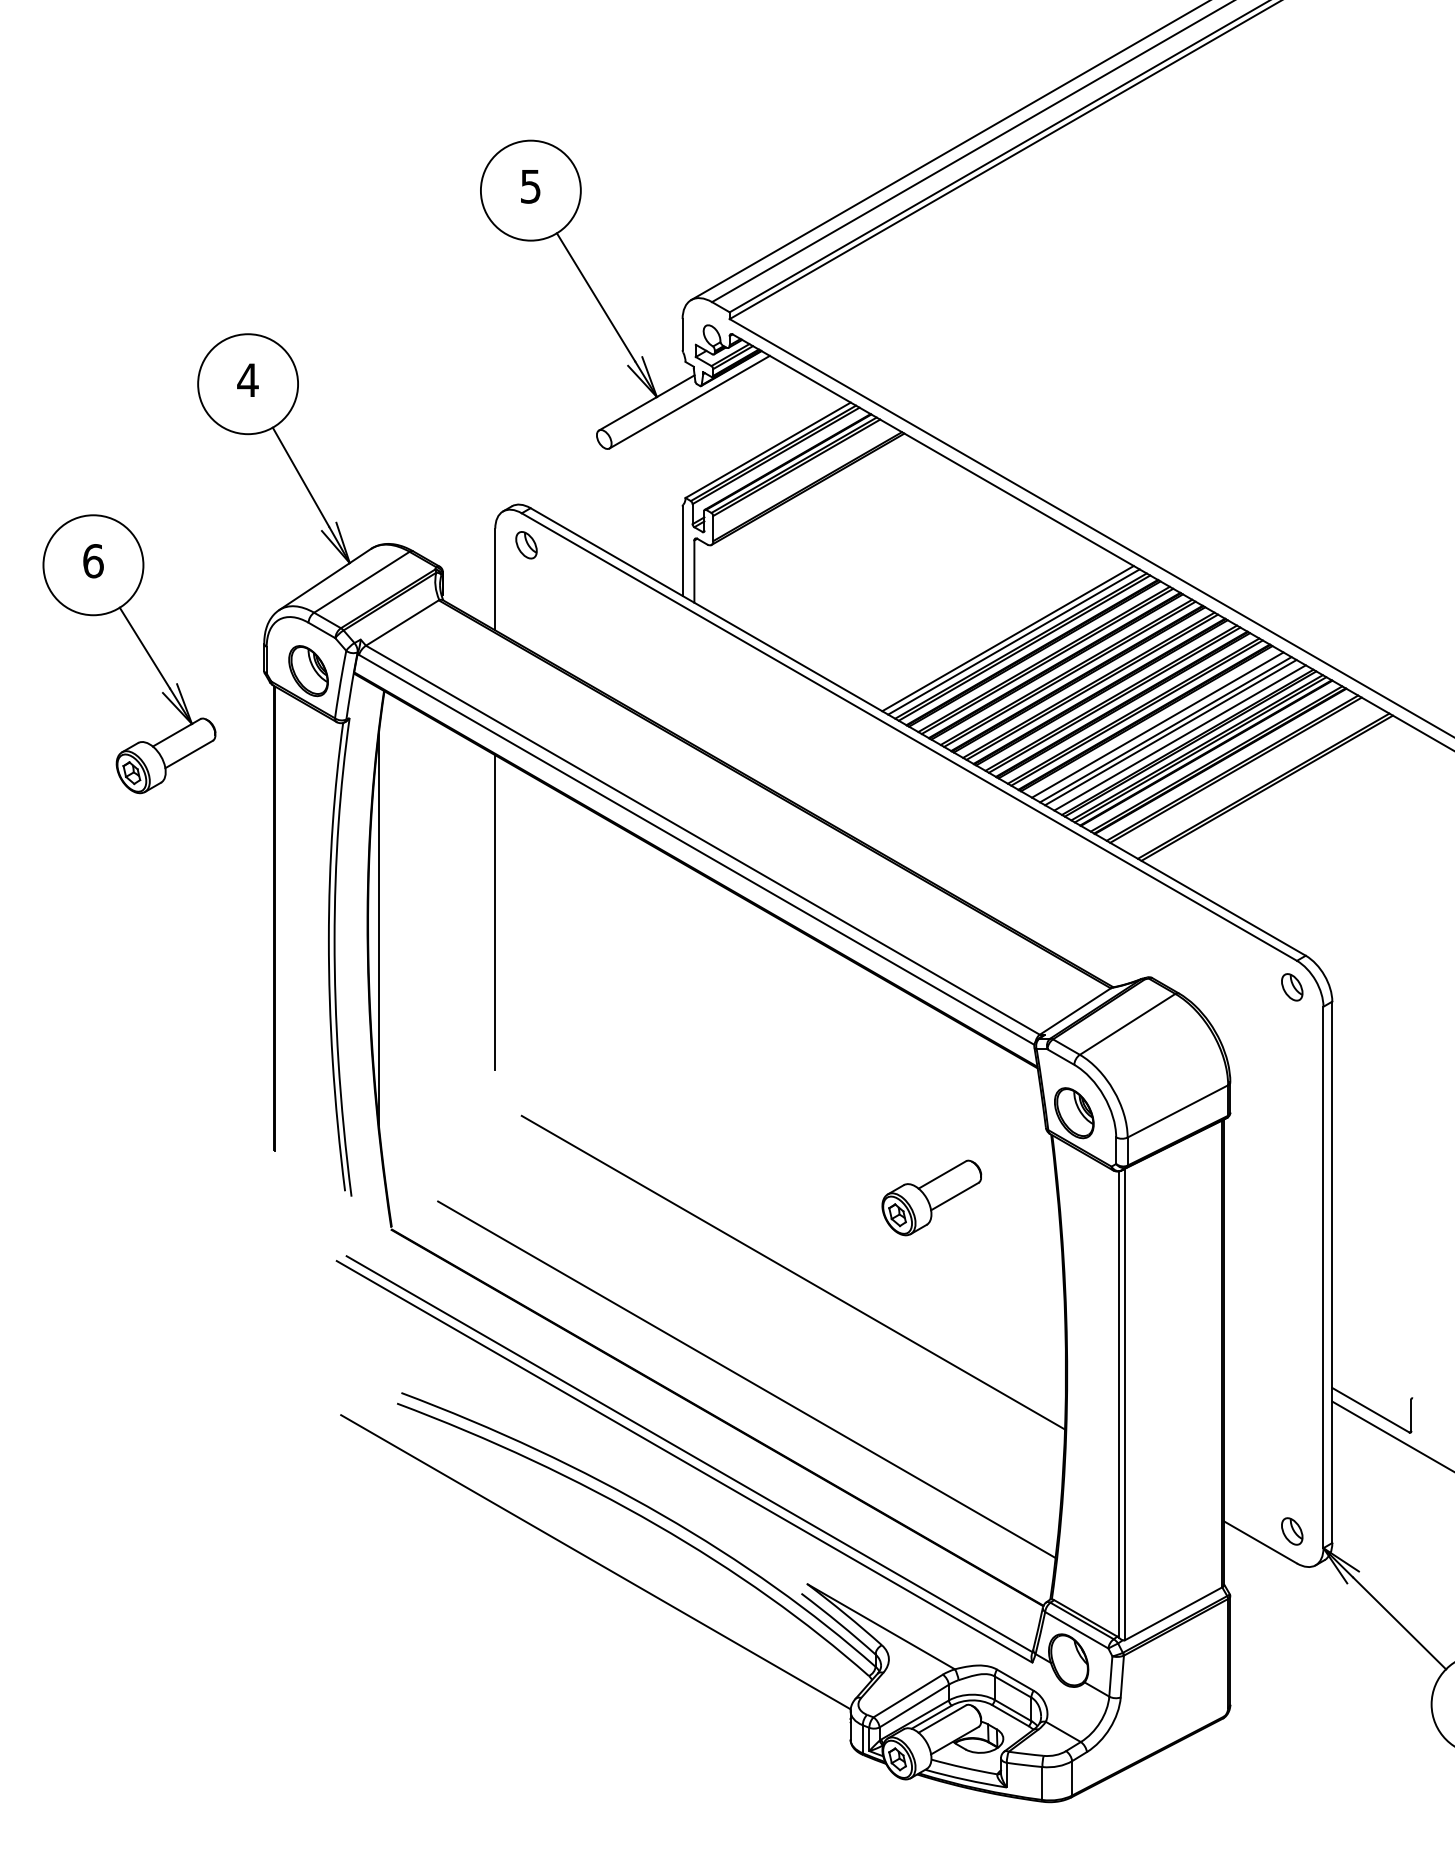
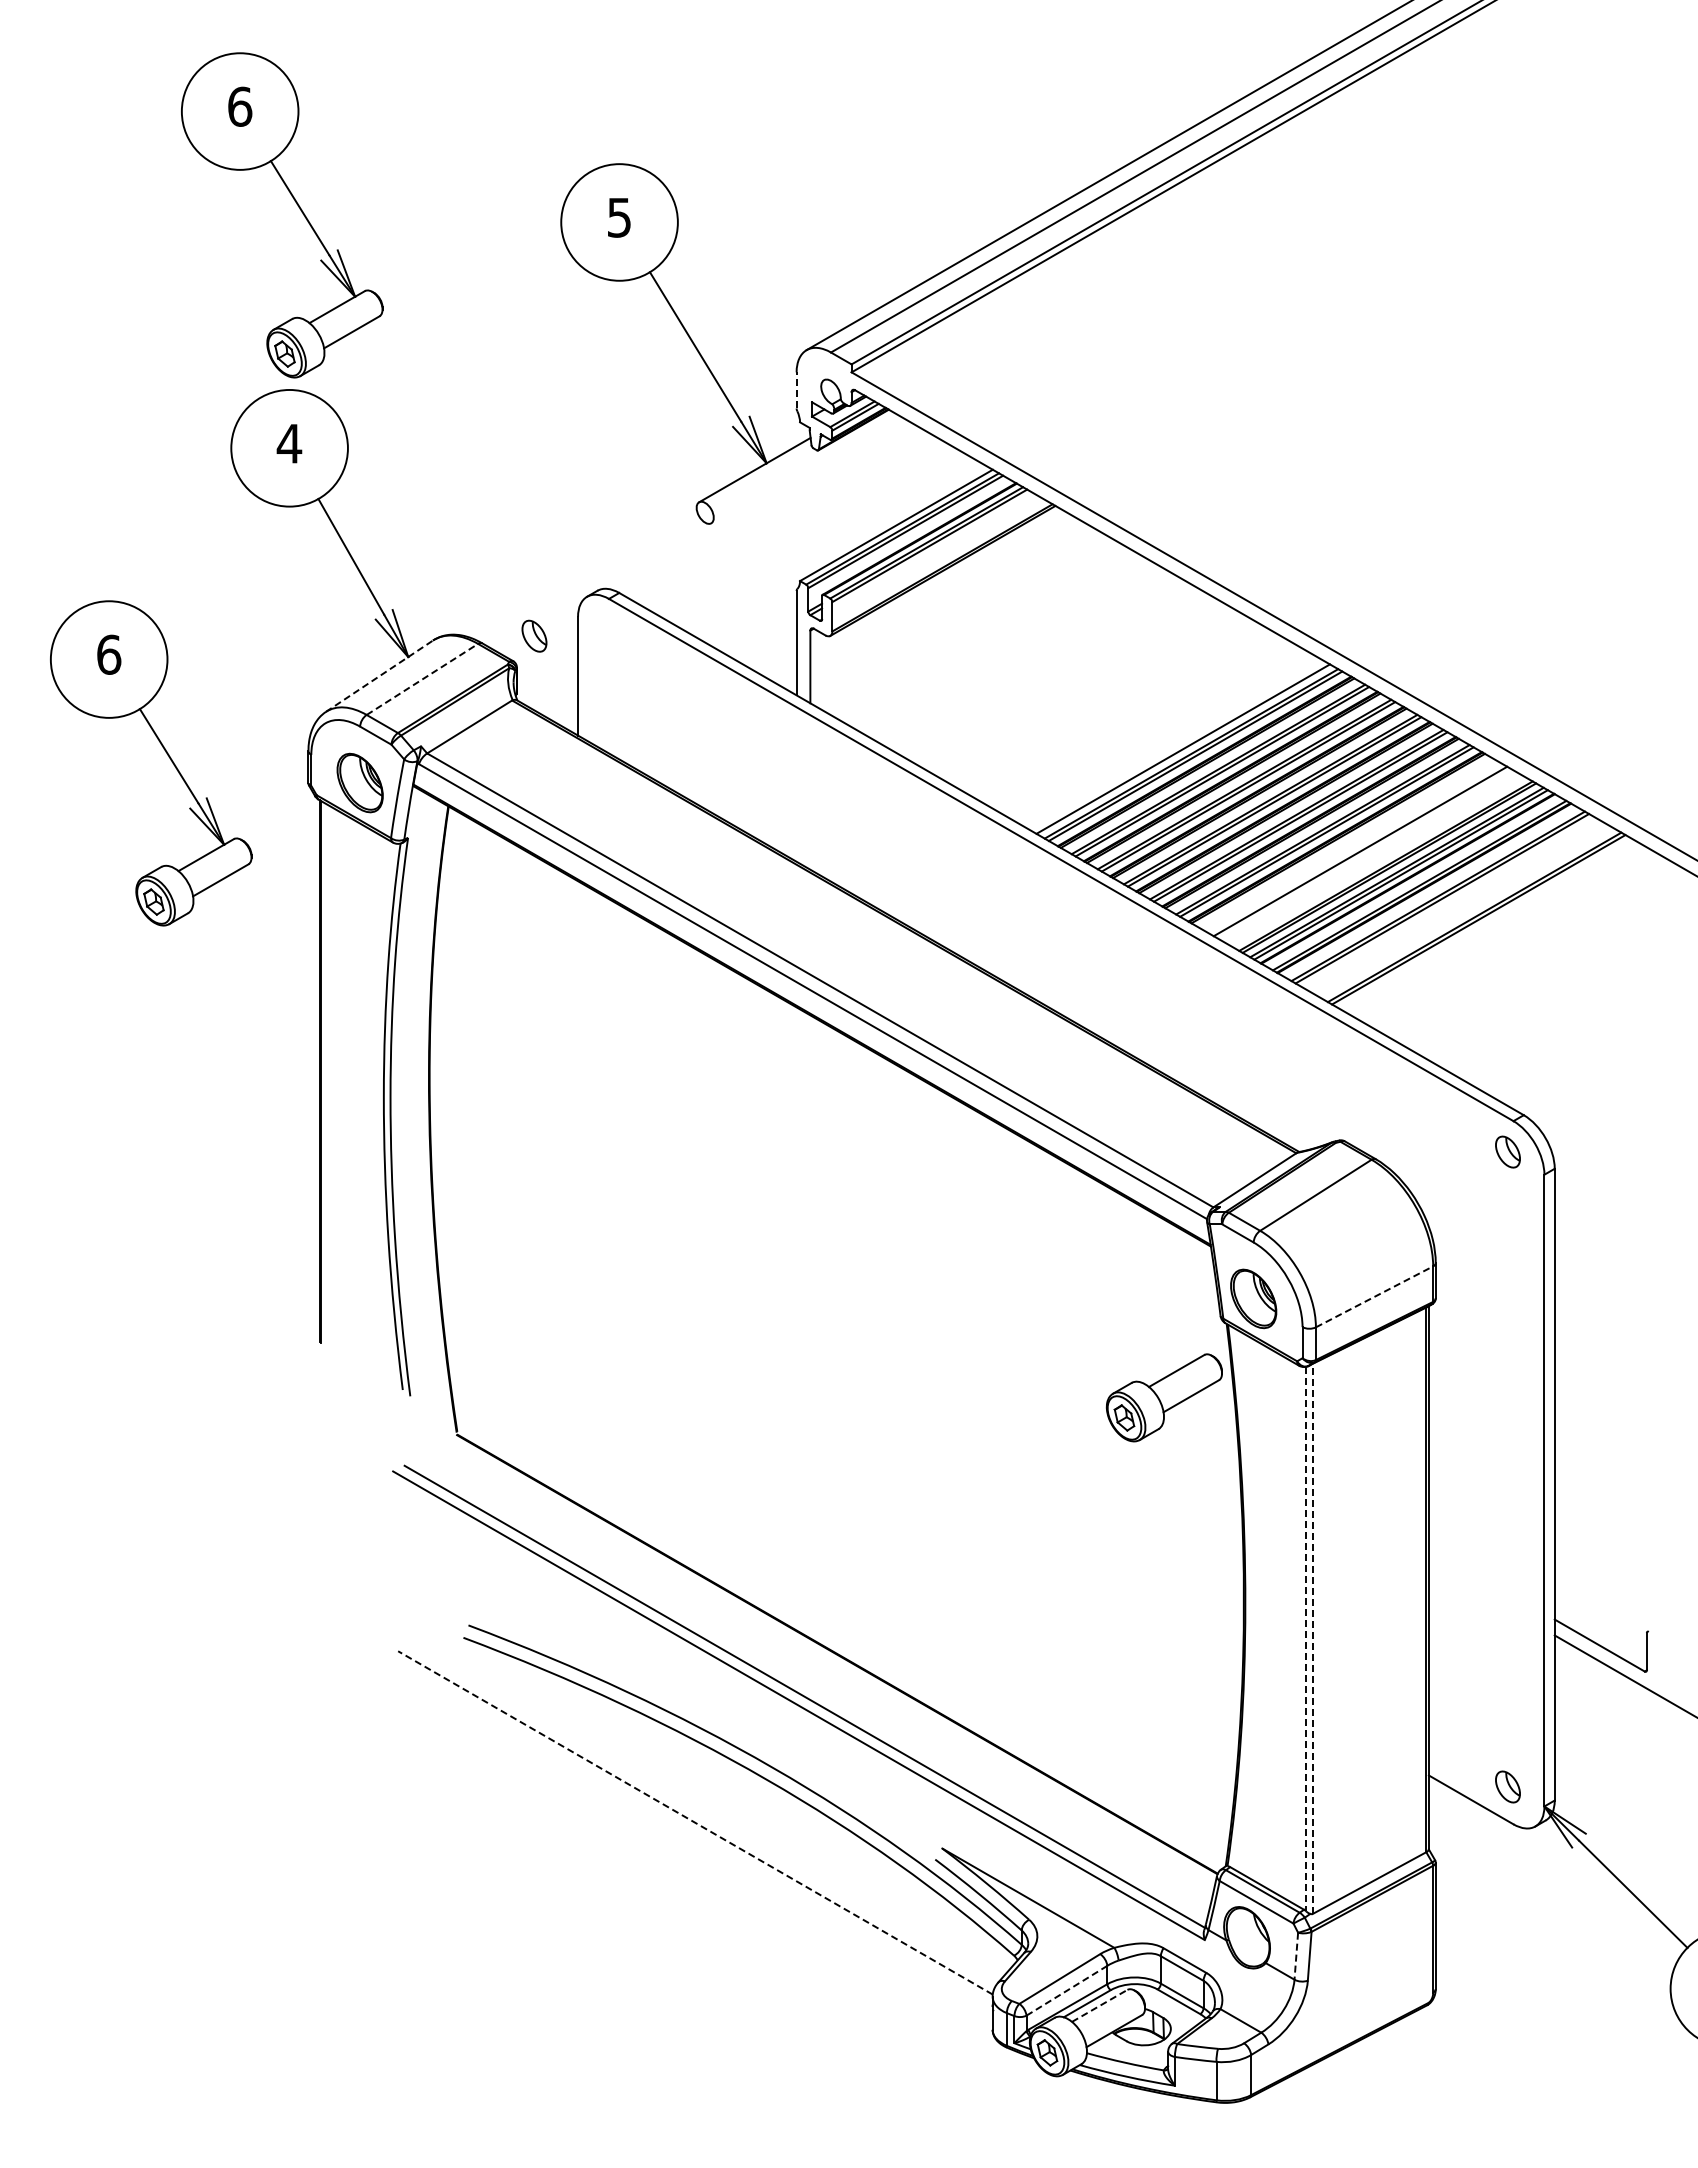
part: (254, 175) -> (296, 204), added
line: (682, 333) -> (796, 389), solid -> dashed
line: (689, 402) -> (804, 469), removed
part: (526, 544) -> (534, 635), moved
line: (325, 578) -> (379, 675), solid -> dashed
line: (361, 582) -> (422, 679), solid -> dashed
line: (1008, 638) -> (1176, 744), removed
line: (1157, 724) -> (1350, 845), removed
line: (1170, 732) -> (1366, 854), removed
line: (1179, 737) -> (1376, 860), removed
line: (495, 912) -> (578, 1064), removed
line: (379, 928) -> (442, 1083), removed
line: (1177, 1111) -> (1374, 1296), solid -> dashed
part: (931, 1197) -> (1163, 1397), moved
line: (793, 1273) -> (925, 1485), removed
line: (746, 1379) -> (871, 1609), removed
line: (1124, 1404) -> (1312, 1638), solid -> dashed
line: (1119, 1405) -> (1306, 1639), solid -> dashed
line: (595, 1561) -> (695, 1822), solid -> dashed
line: (1111, 1676) -> (1296, 1956), solid -> dashed
line: (914, 1705) -> (1067, 1990), solid -> dashed
line: (942, 1718) -> (1099, 2005), solid -> dashed

